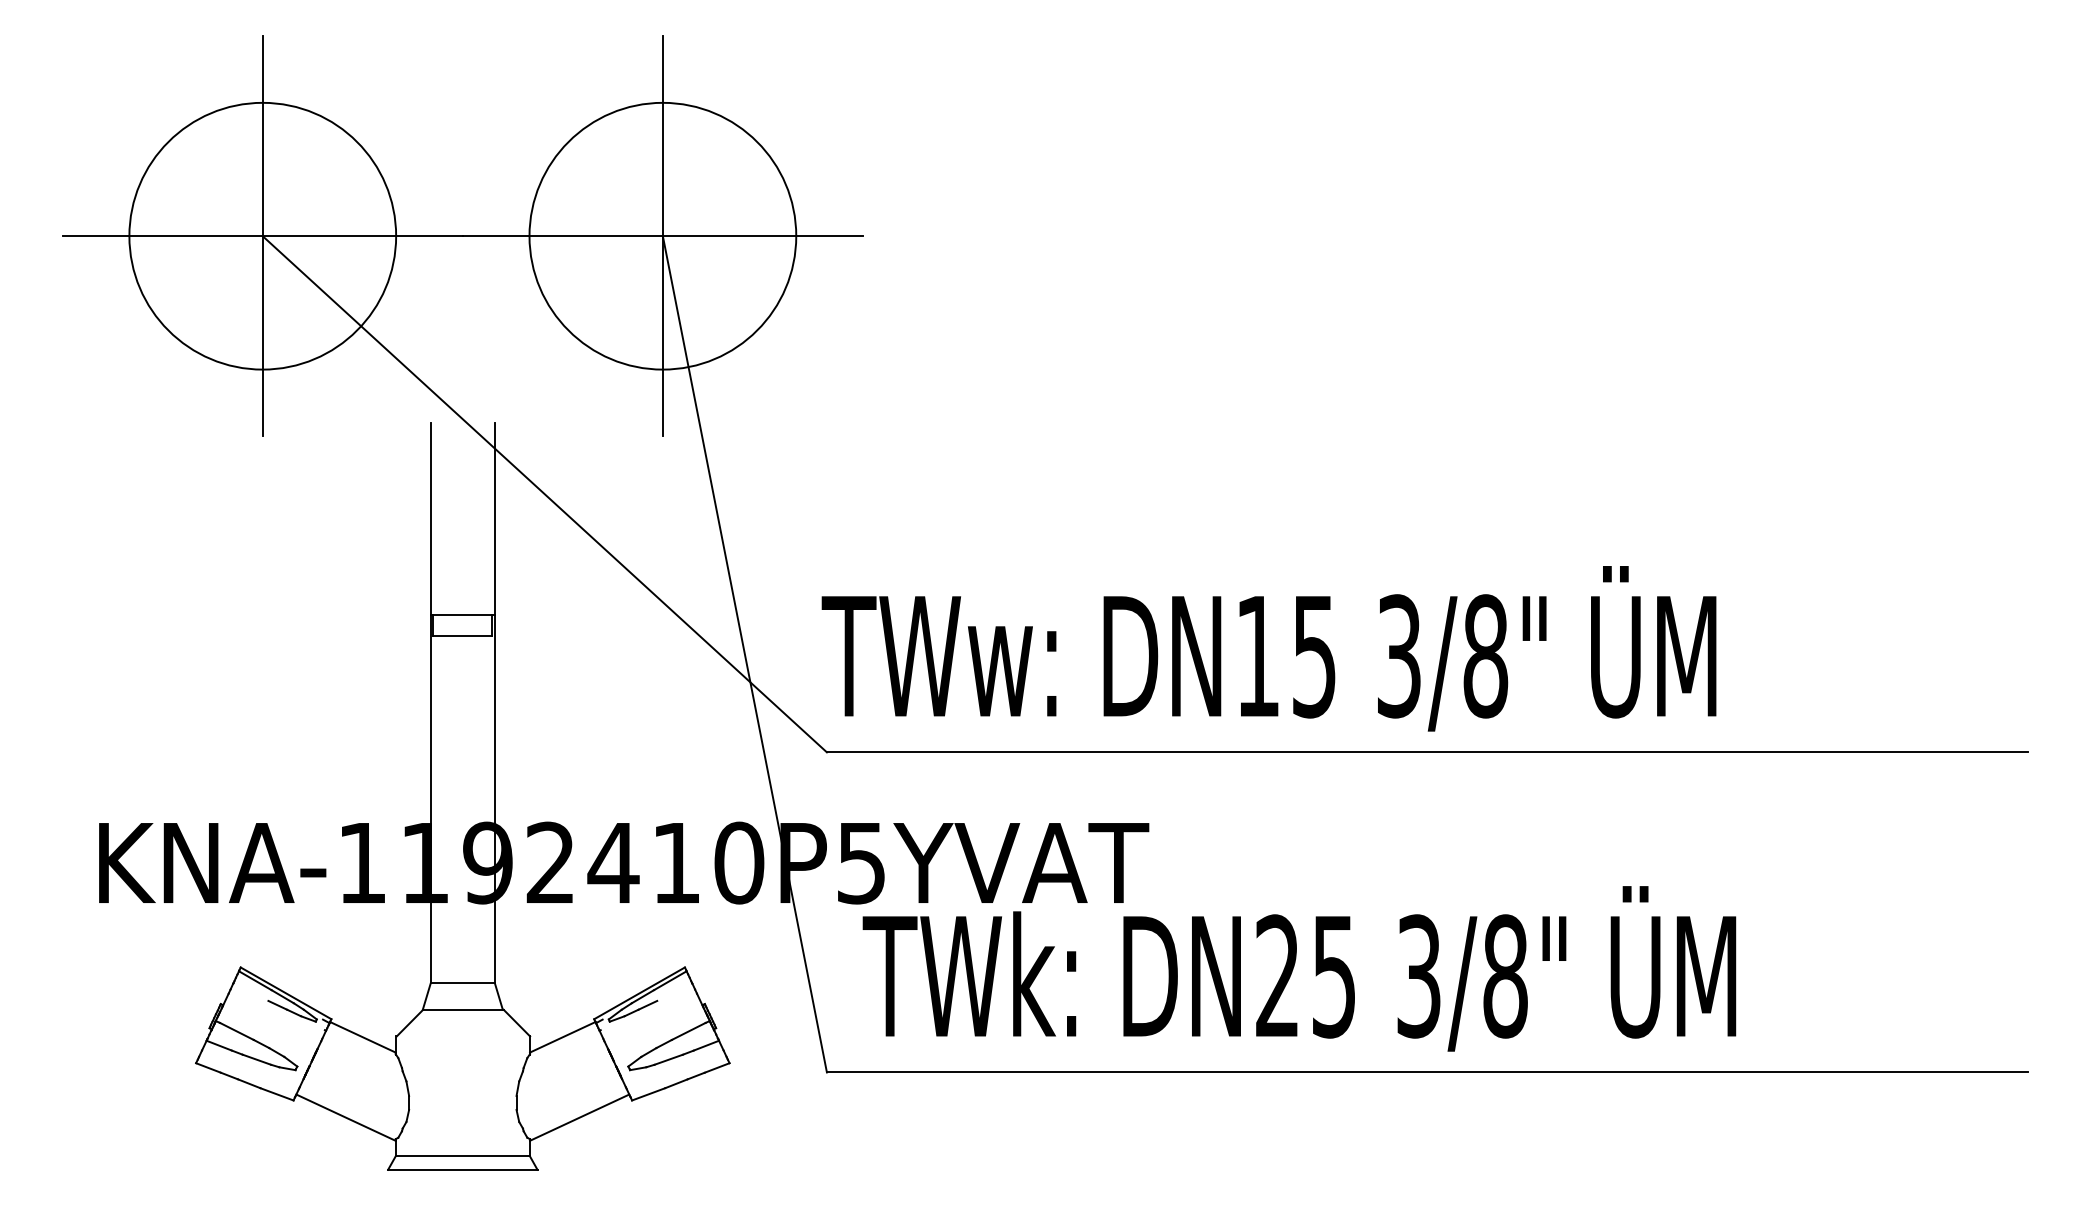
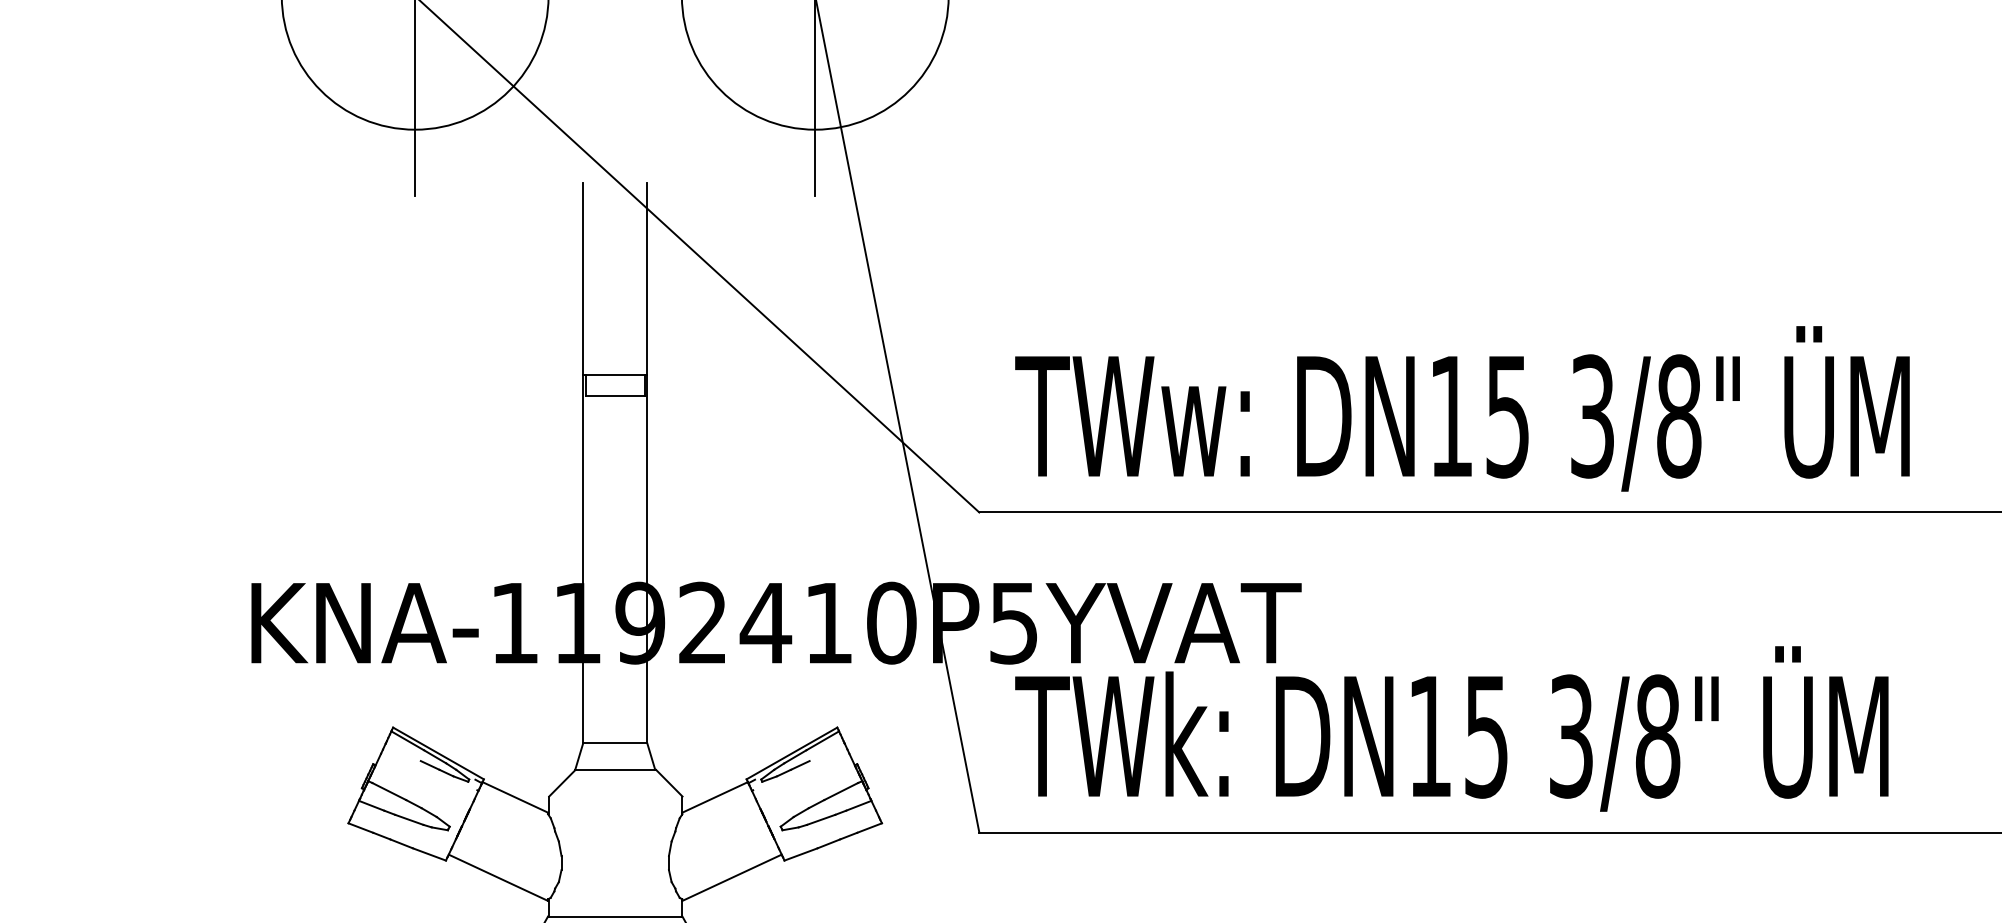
text: (1268, 648) -> (1461, 408), moved
text: (1276, 975) -> (1428, 735), DN25 -> DN15

